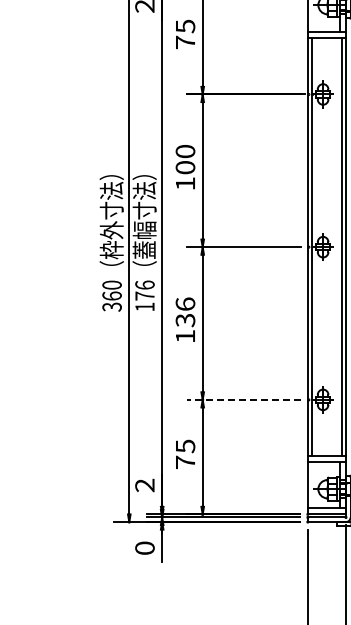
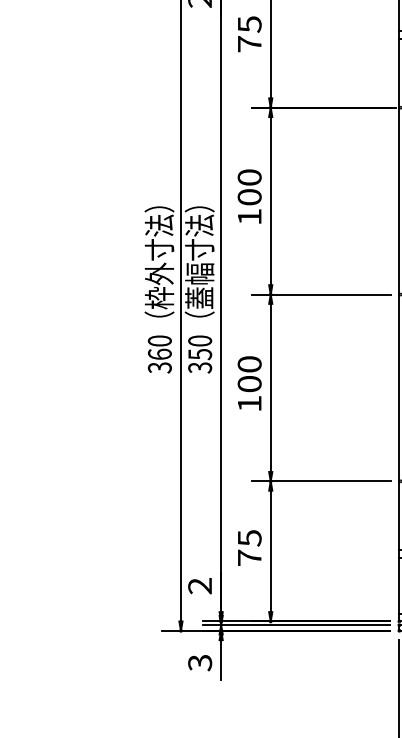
text: (144, 295) -> (199, 353), 176 -> 350
text: (185, 312) -> (249, 374), 136 -> 100
line: (244, 399) -> (321, 480), dashed -> solid
text: (144, 548) -> (199, 663), 0 -> 3

